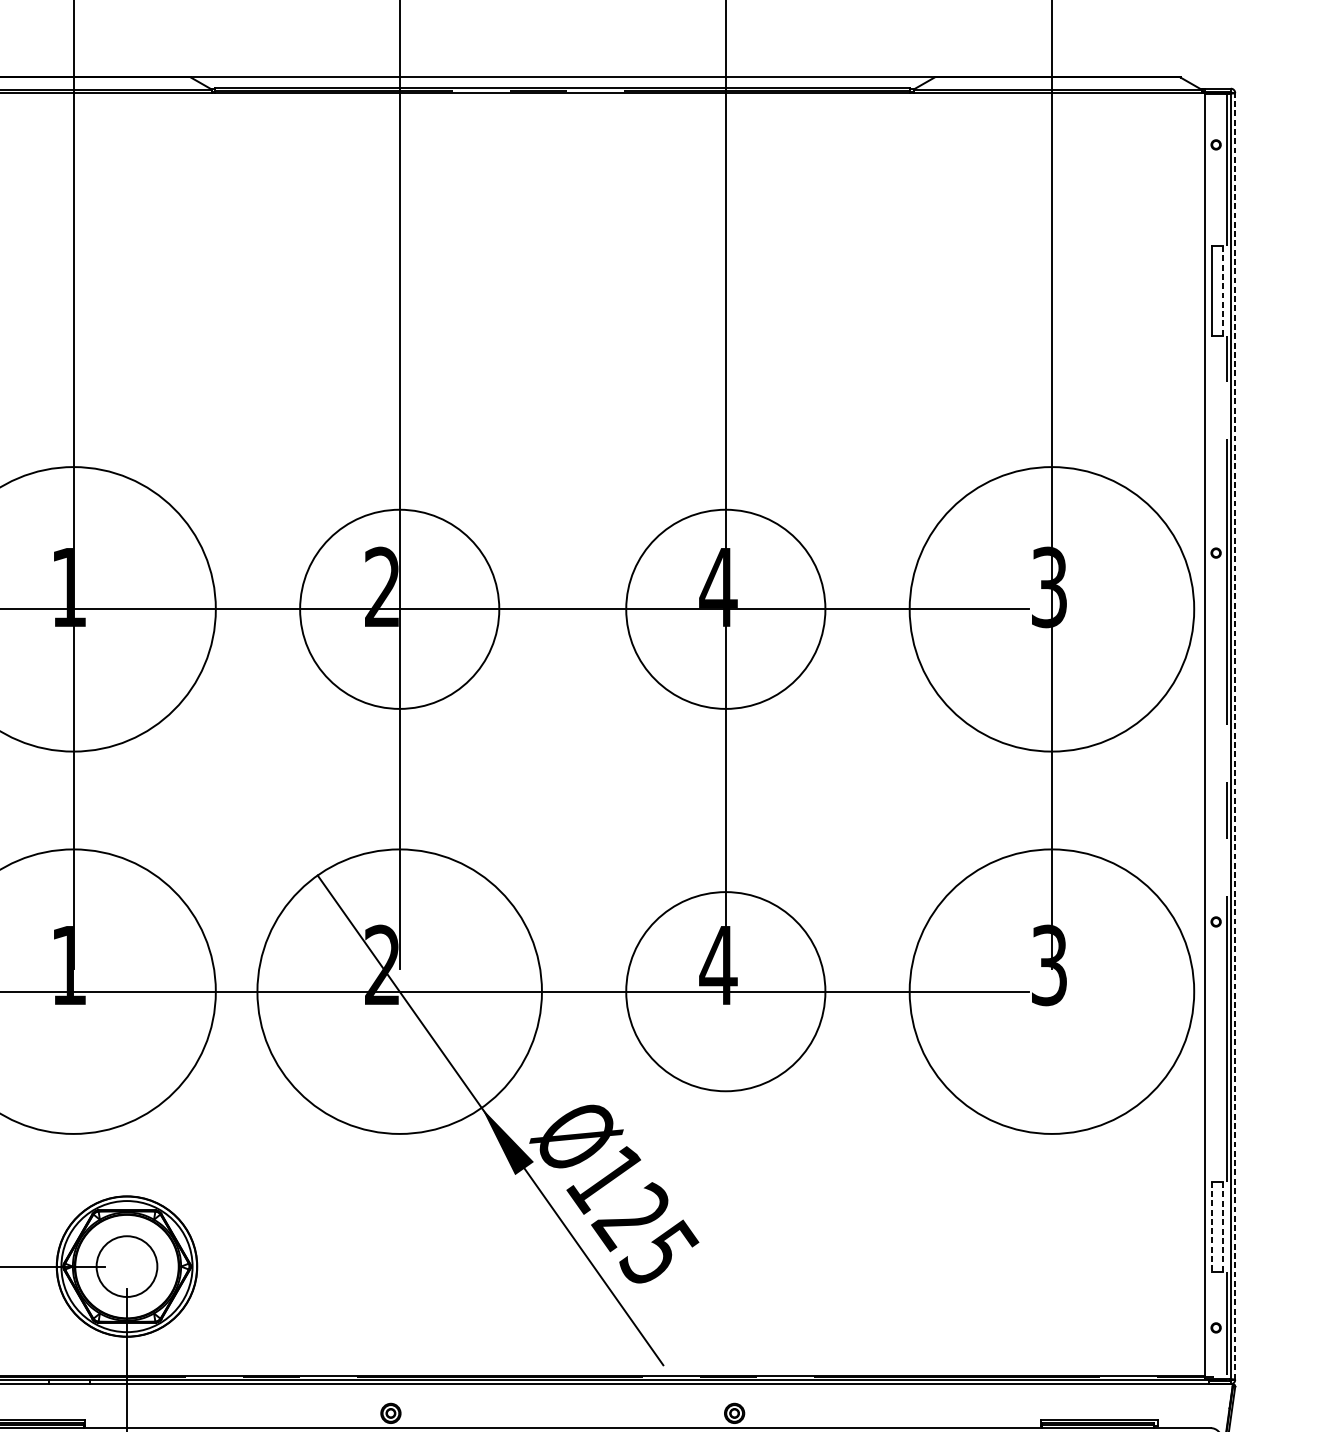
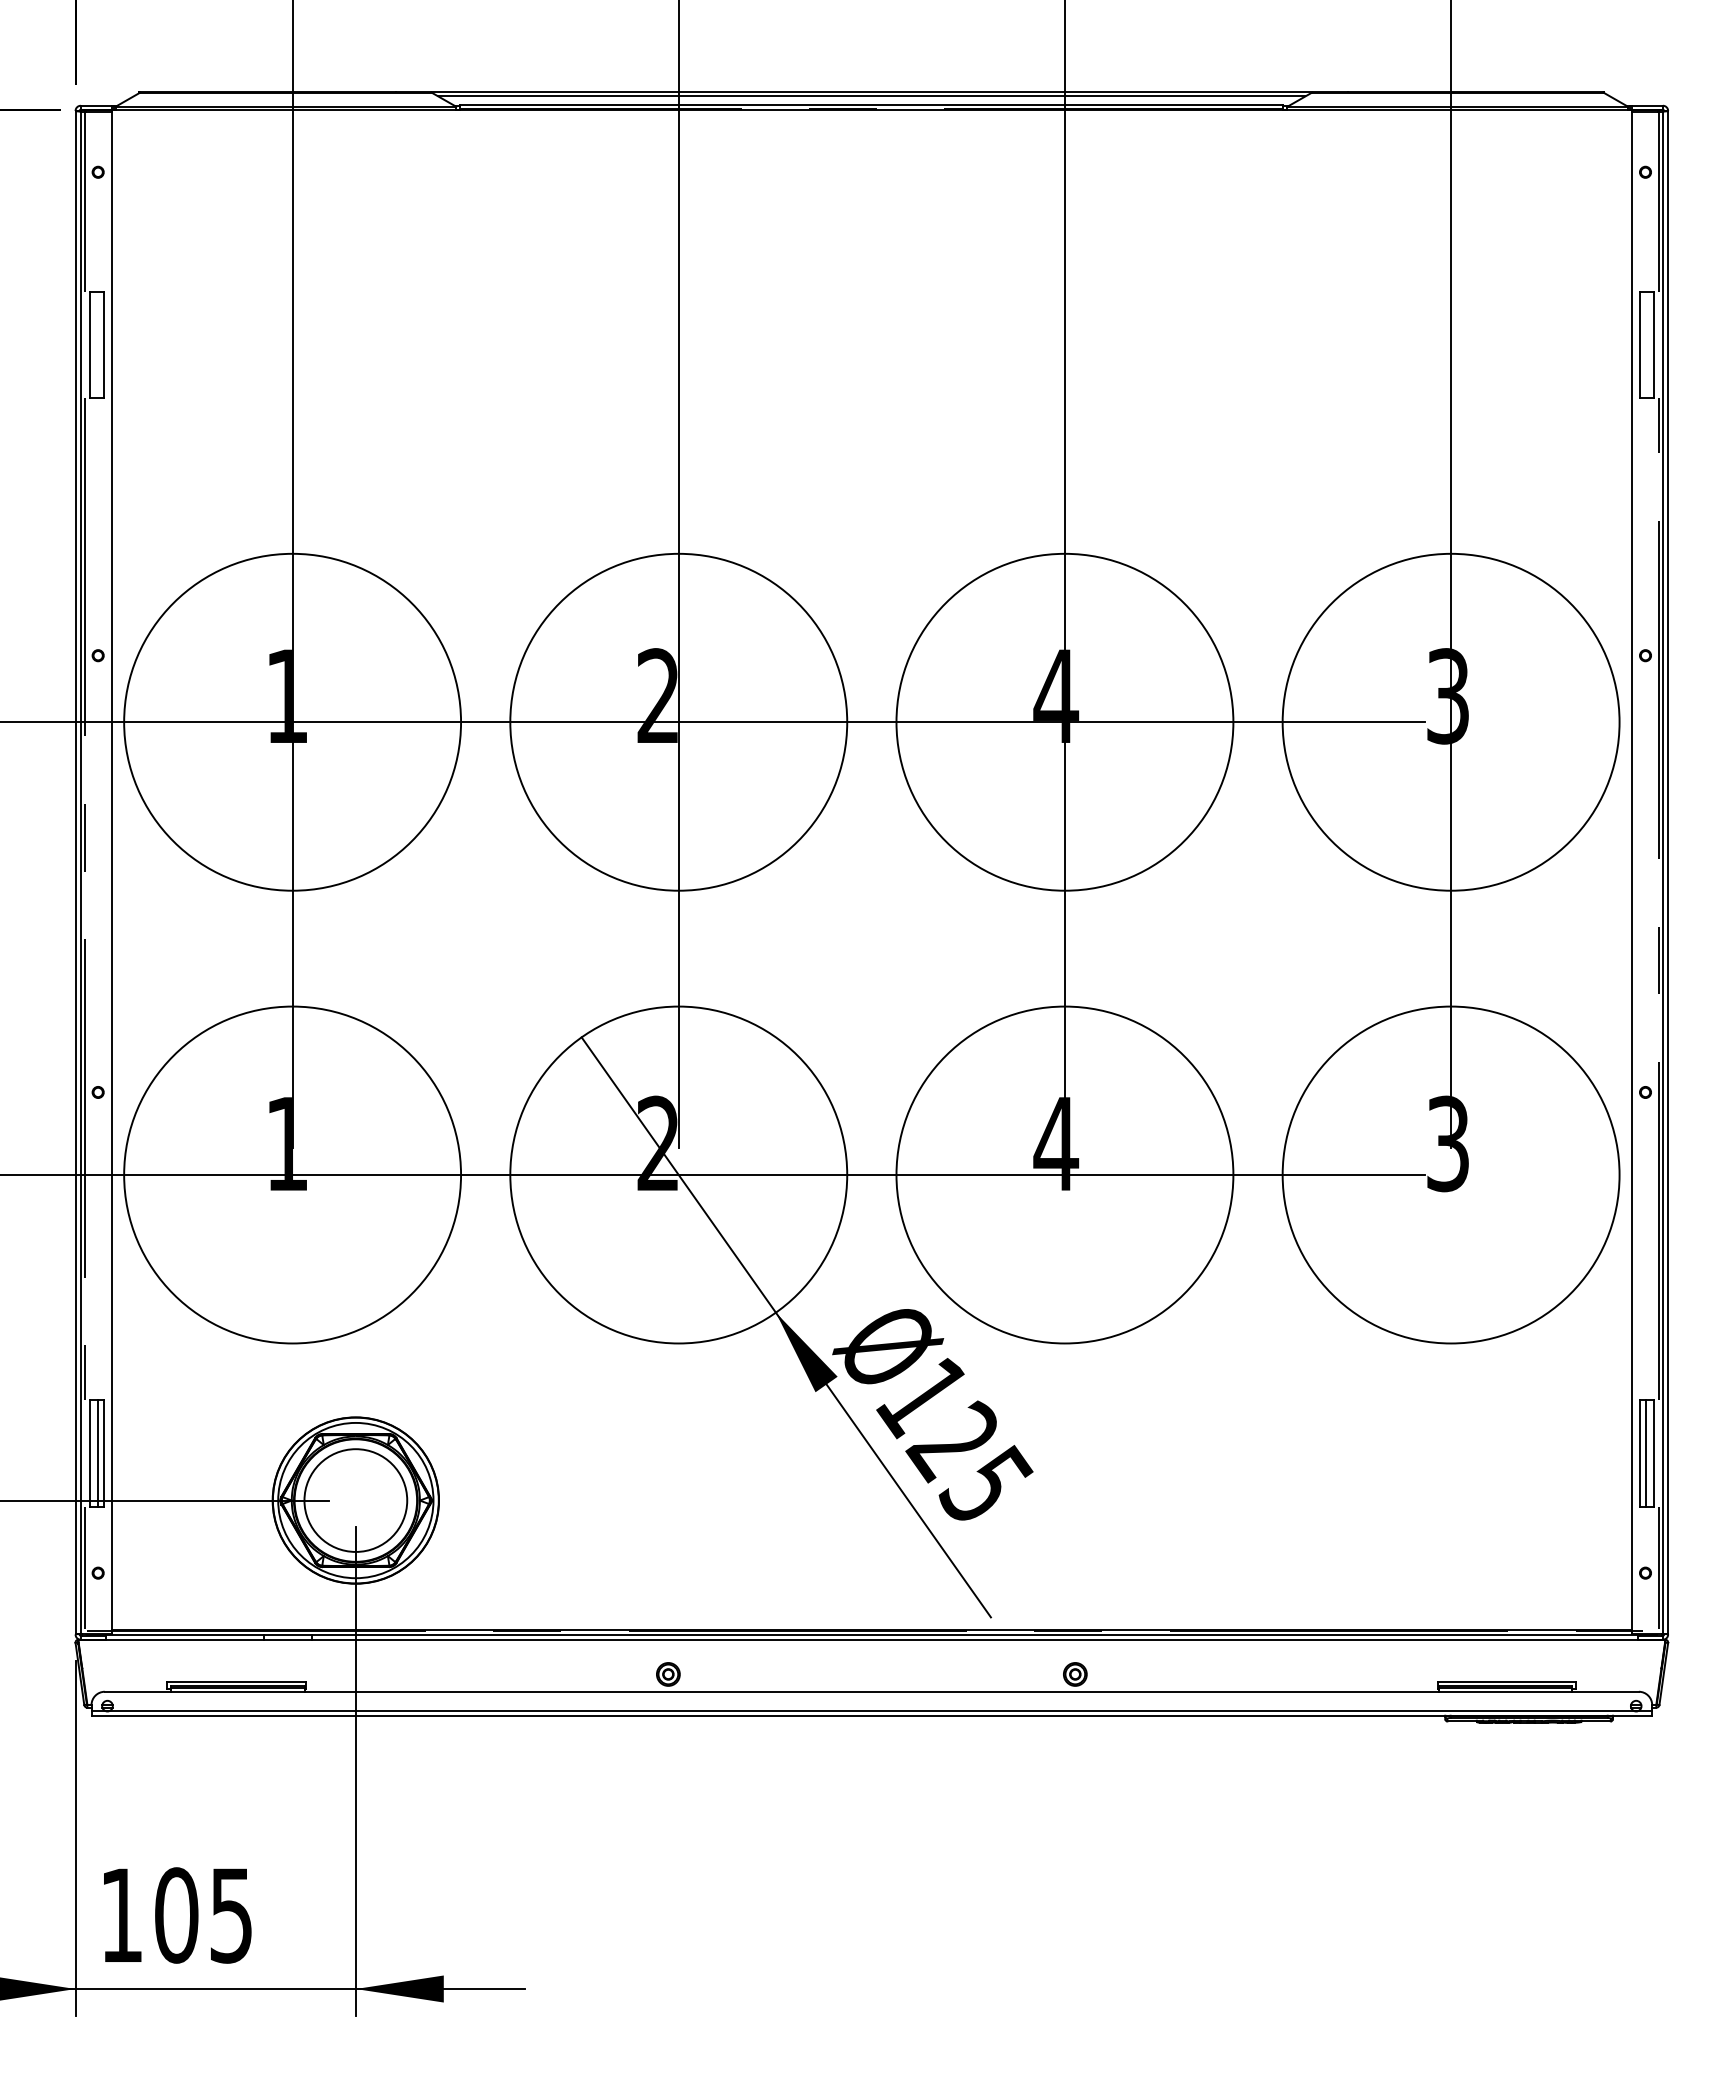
line: (562, 80) -> (871, 96), added
line: (1222, 290) -> (1653, 344), dashed -> solid
circle: (399, 608) -> (678, 721), size x1.43
circle: (725, 608) -> (1064, 721), size x1.43
line: (1235, 736) -> (1668, 872), dashed -> solid
circle: (725, 991) -> (1064, 1174), size x1.43
line: (1211, 1226) -> (1640, 1453), dashed -> solid
line: (1216, 1226) -> (1645, 1453), added
line: (1222, 1226) -> (1653, 1452), dashed -> solid
circle: (126, 1266) -> (355, 1500), size x1.43

